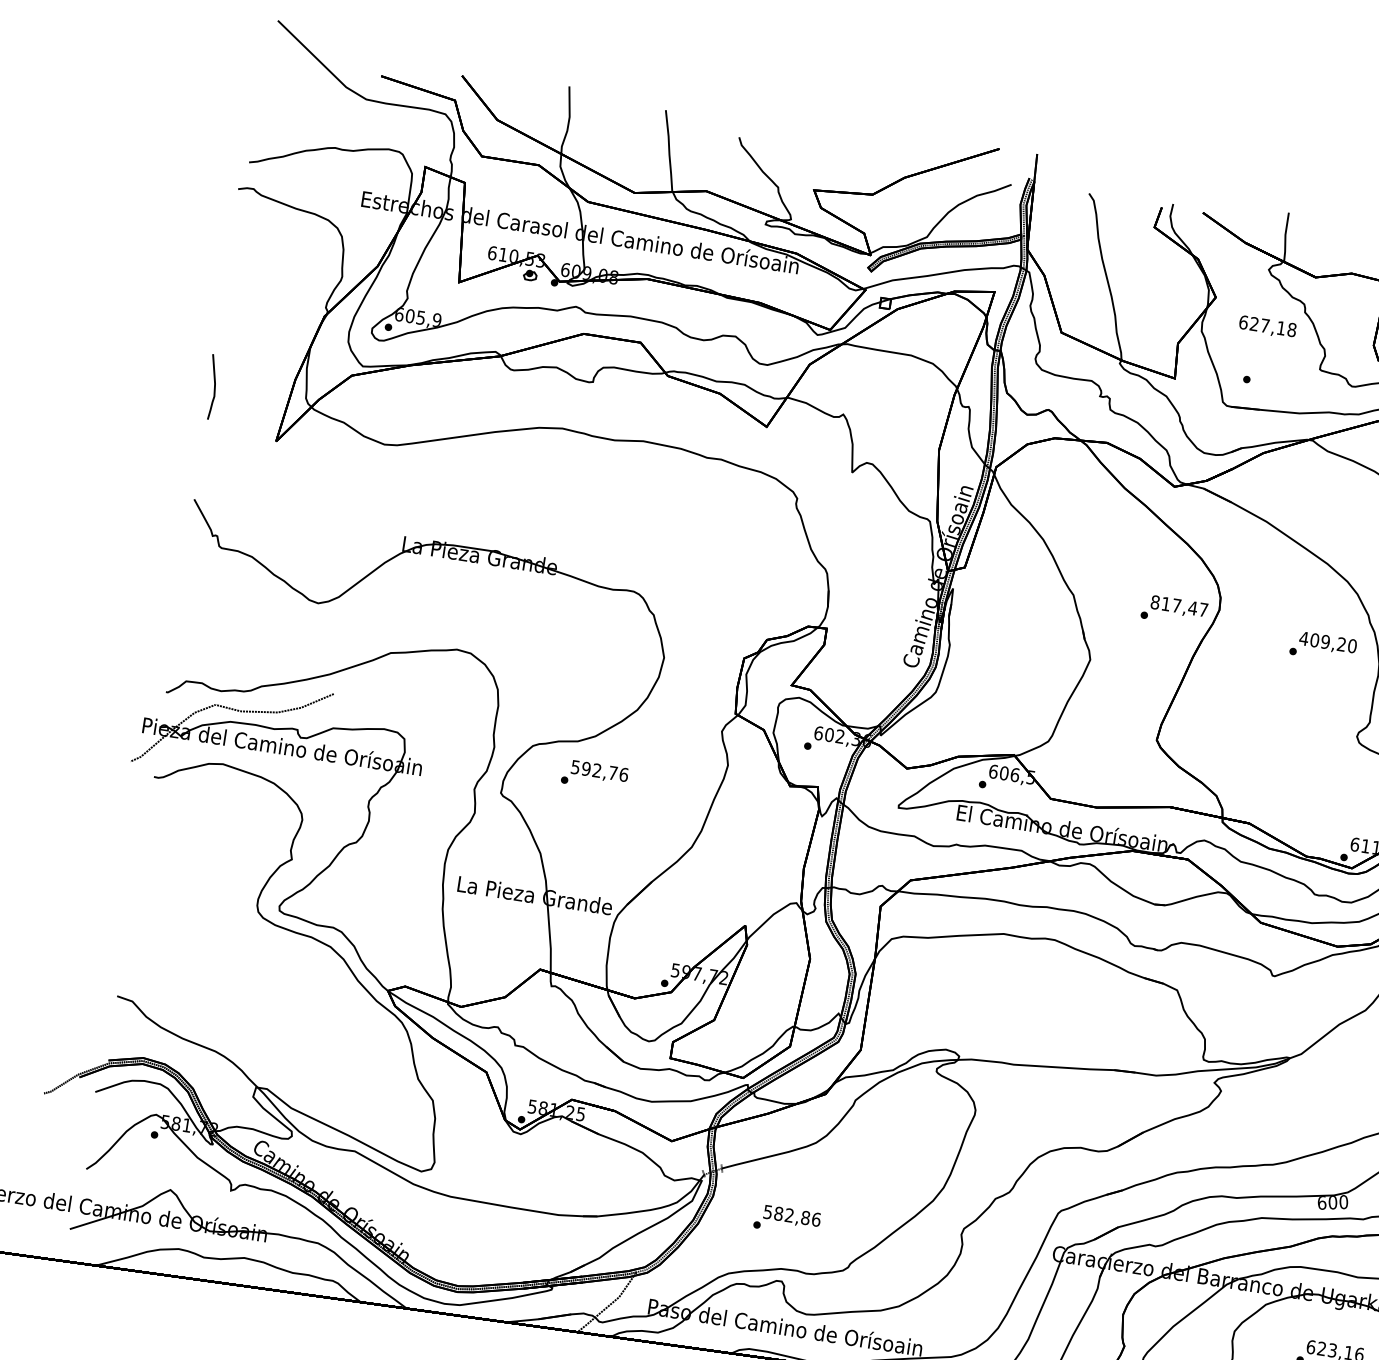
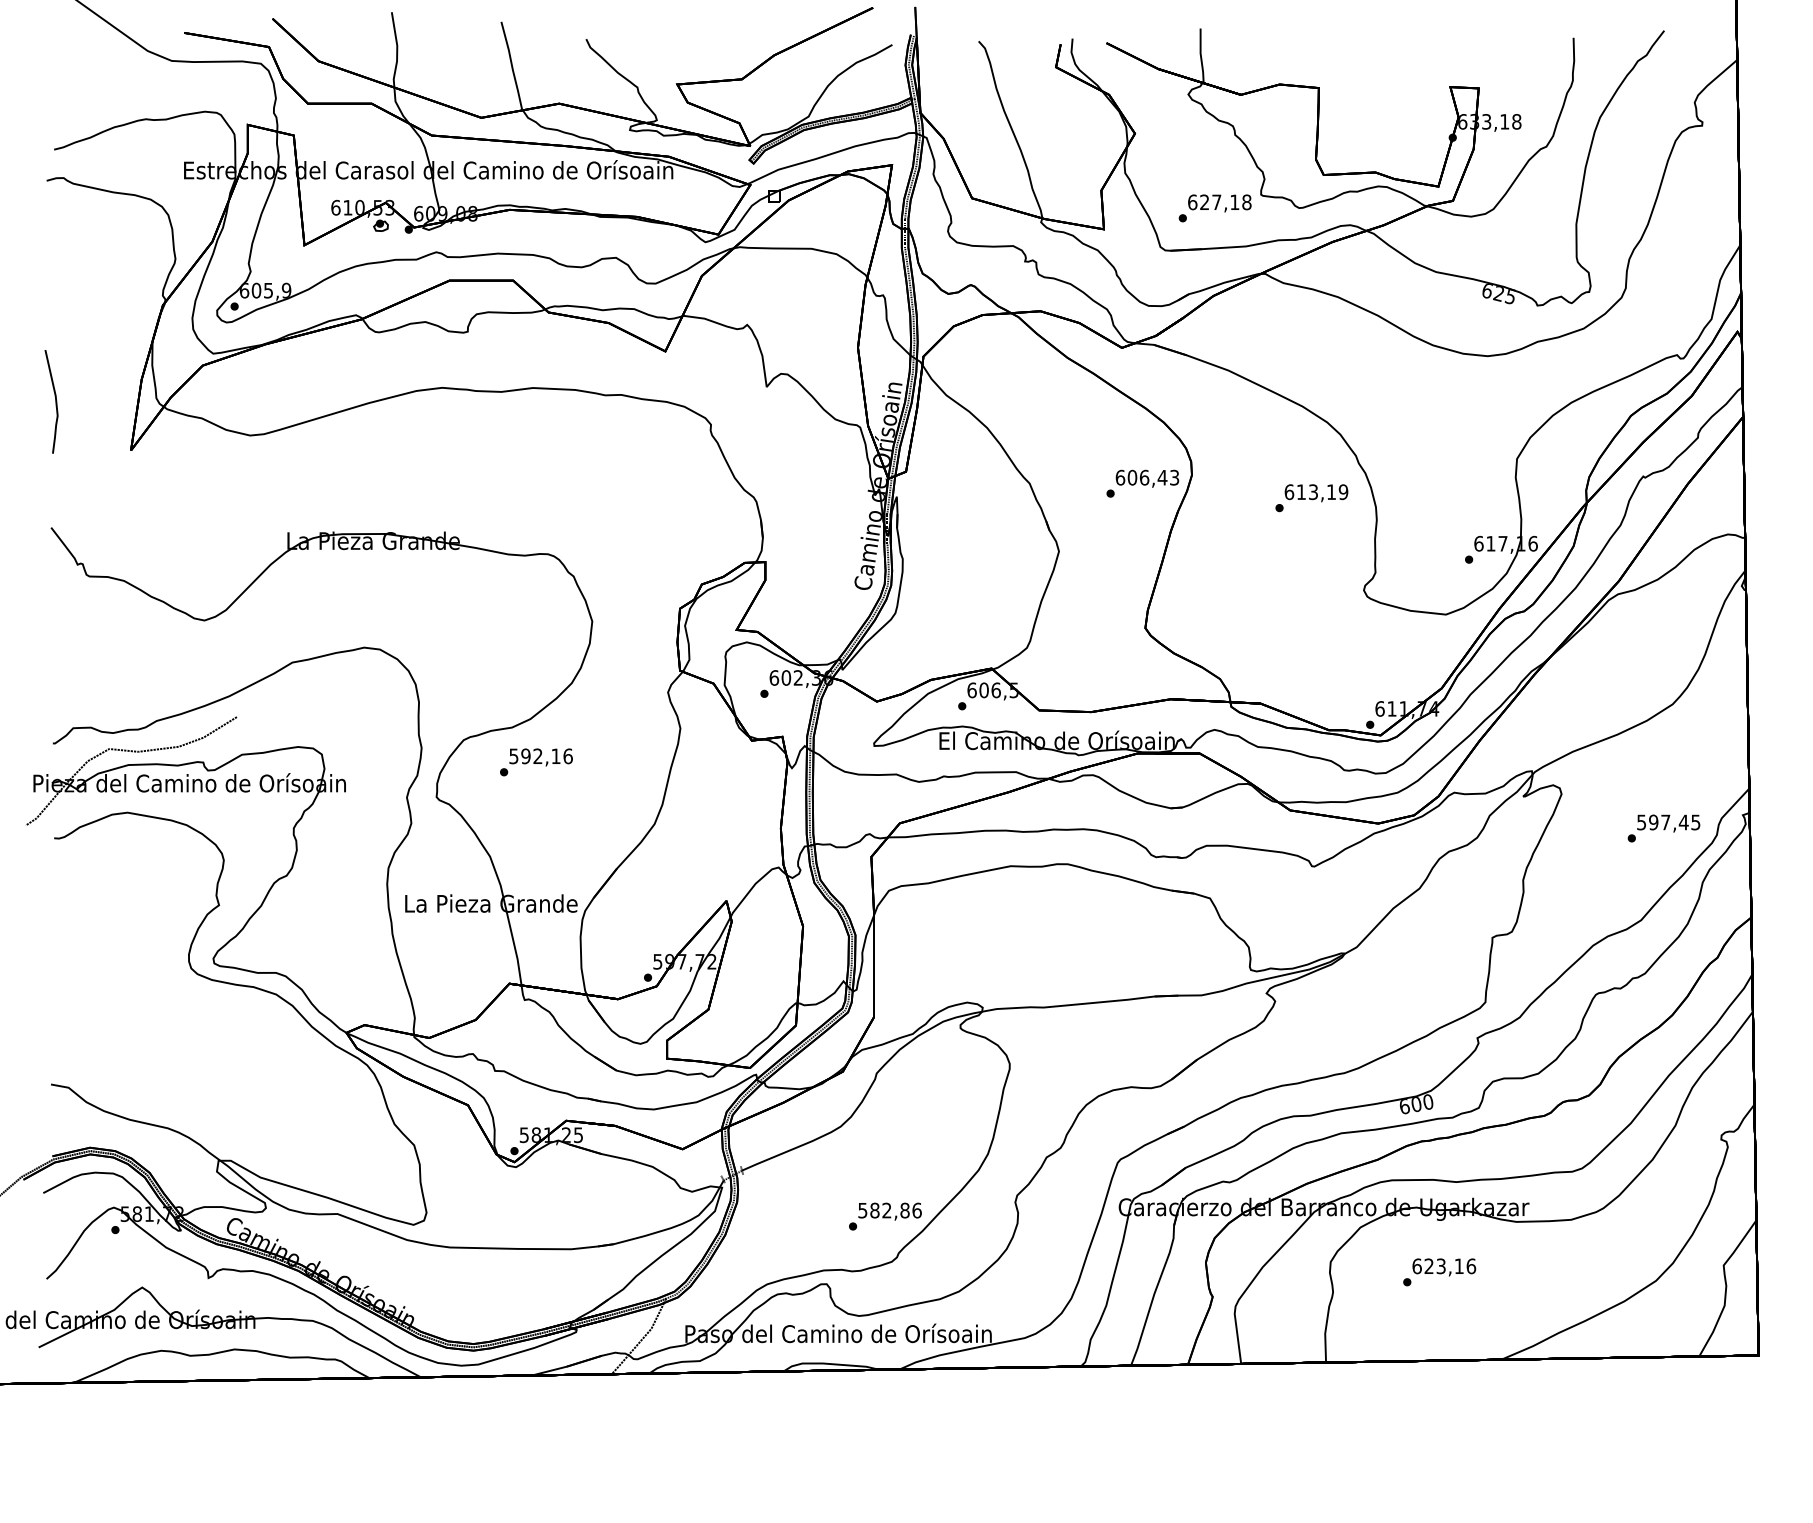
text: (1267, 327) -> (1219, 203), moved
part: (211, 386) -> (51, 401), size x1.43
text: (1179, 605) -> (1147, 477), 817,47 -> 606,43
text: (1328, 642) -> (1316, 492), 409,20 -> 613,19
text: (612, 772) -> (555, 755), 592,76 -> 592,16
text: (787, 1220) -> (885, 1216), moved

